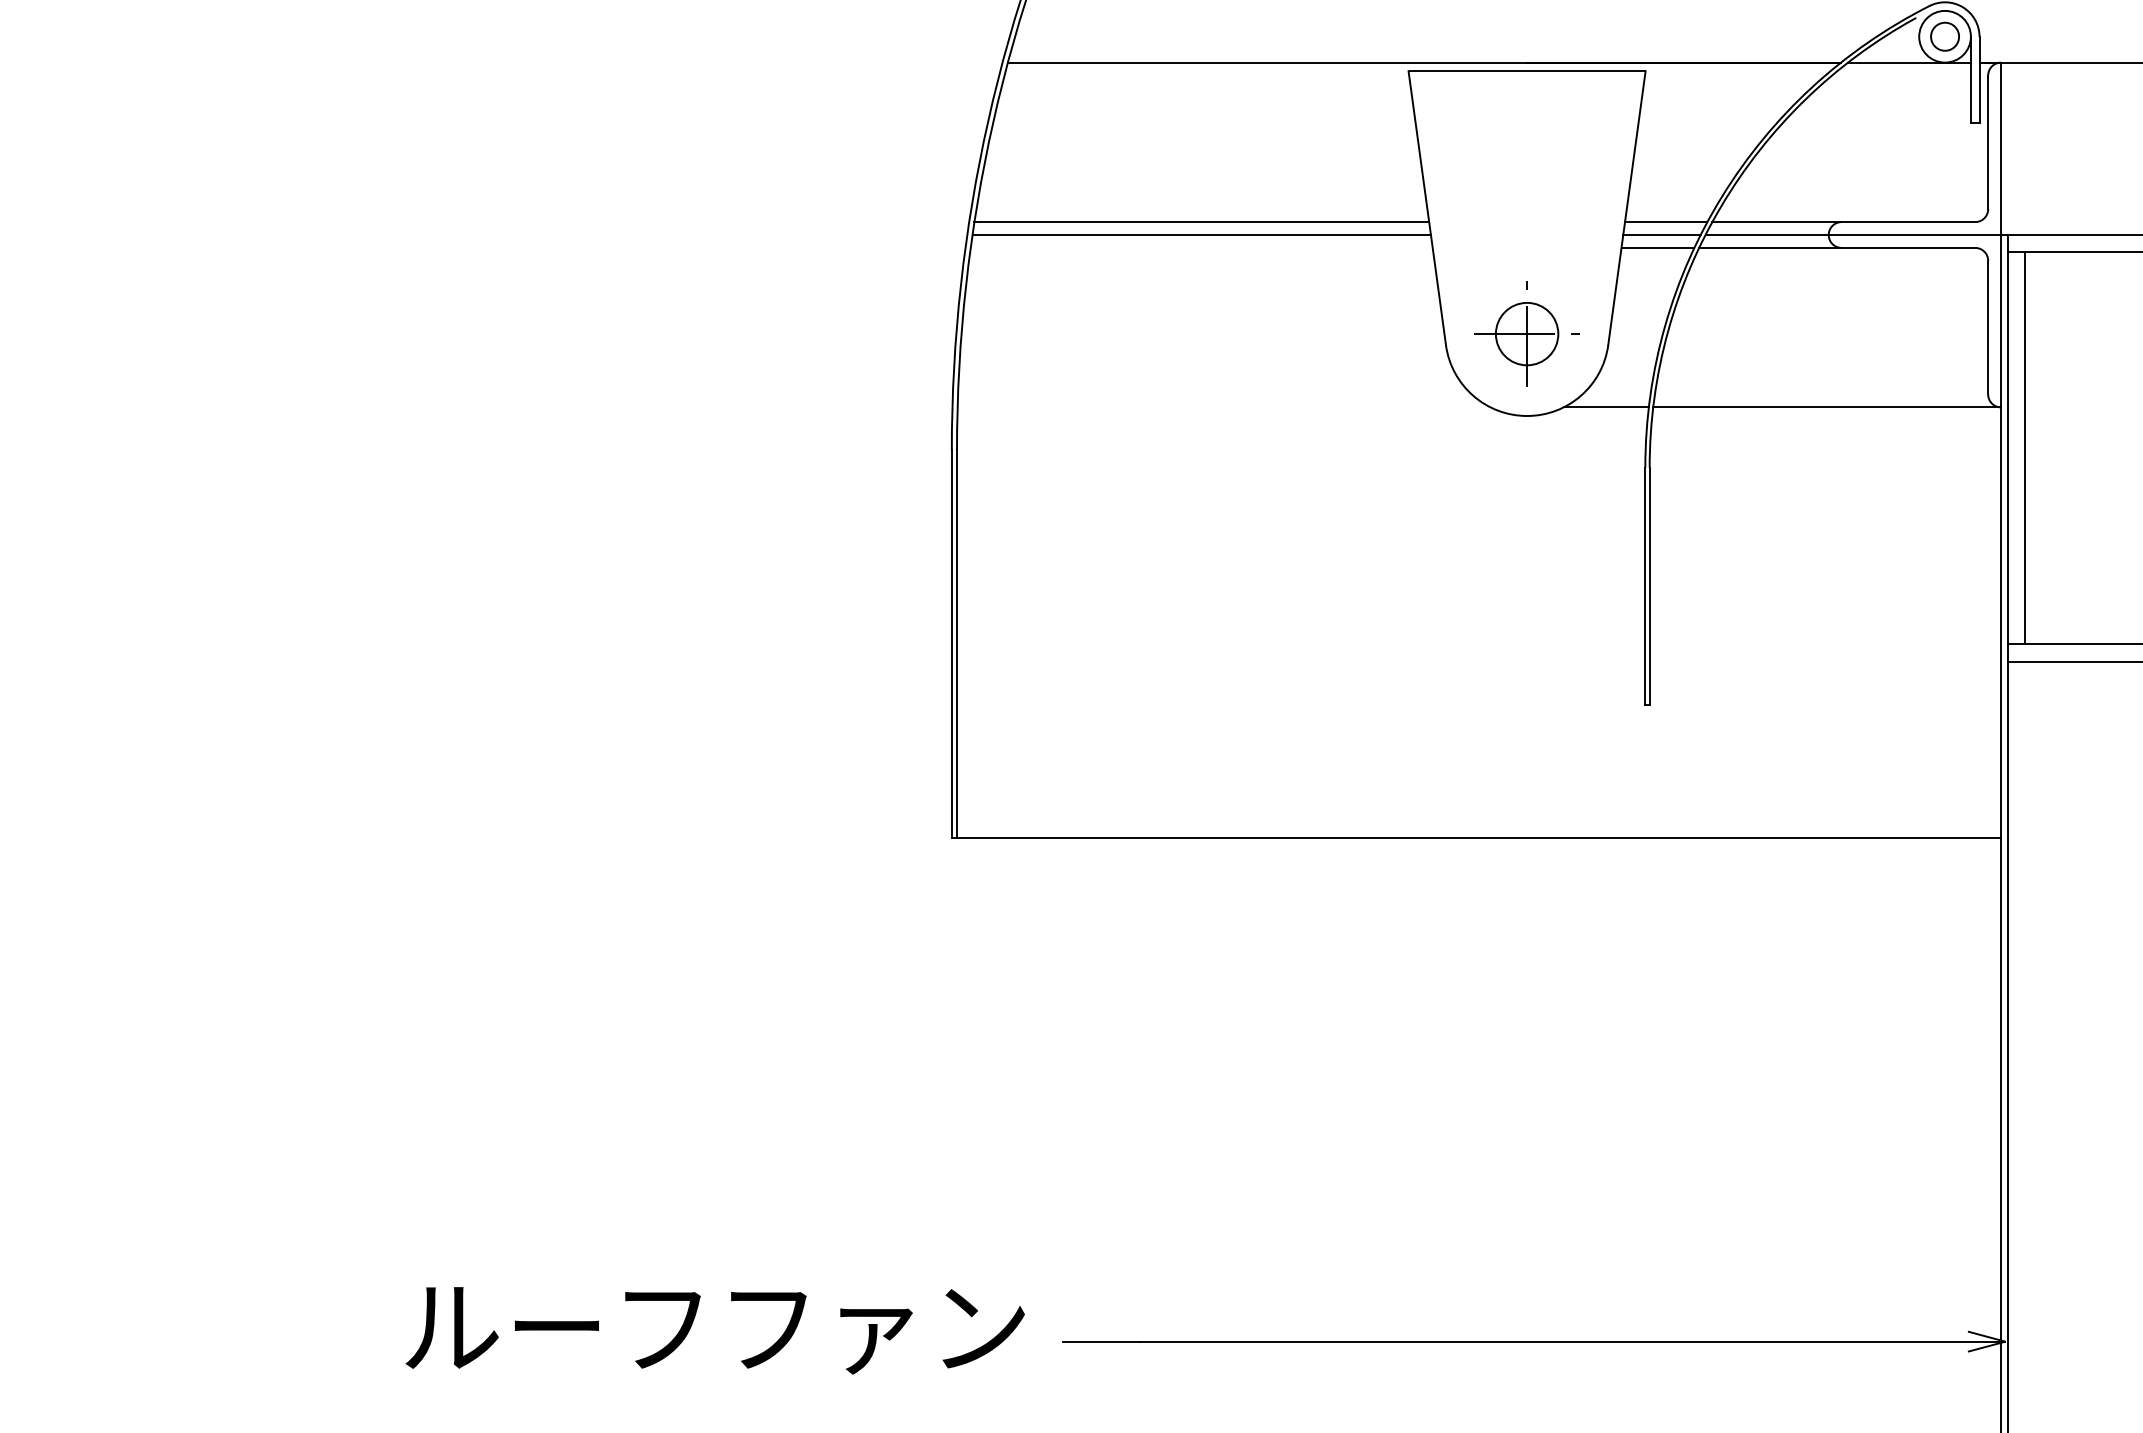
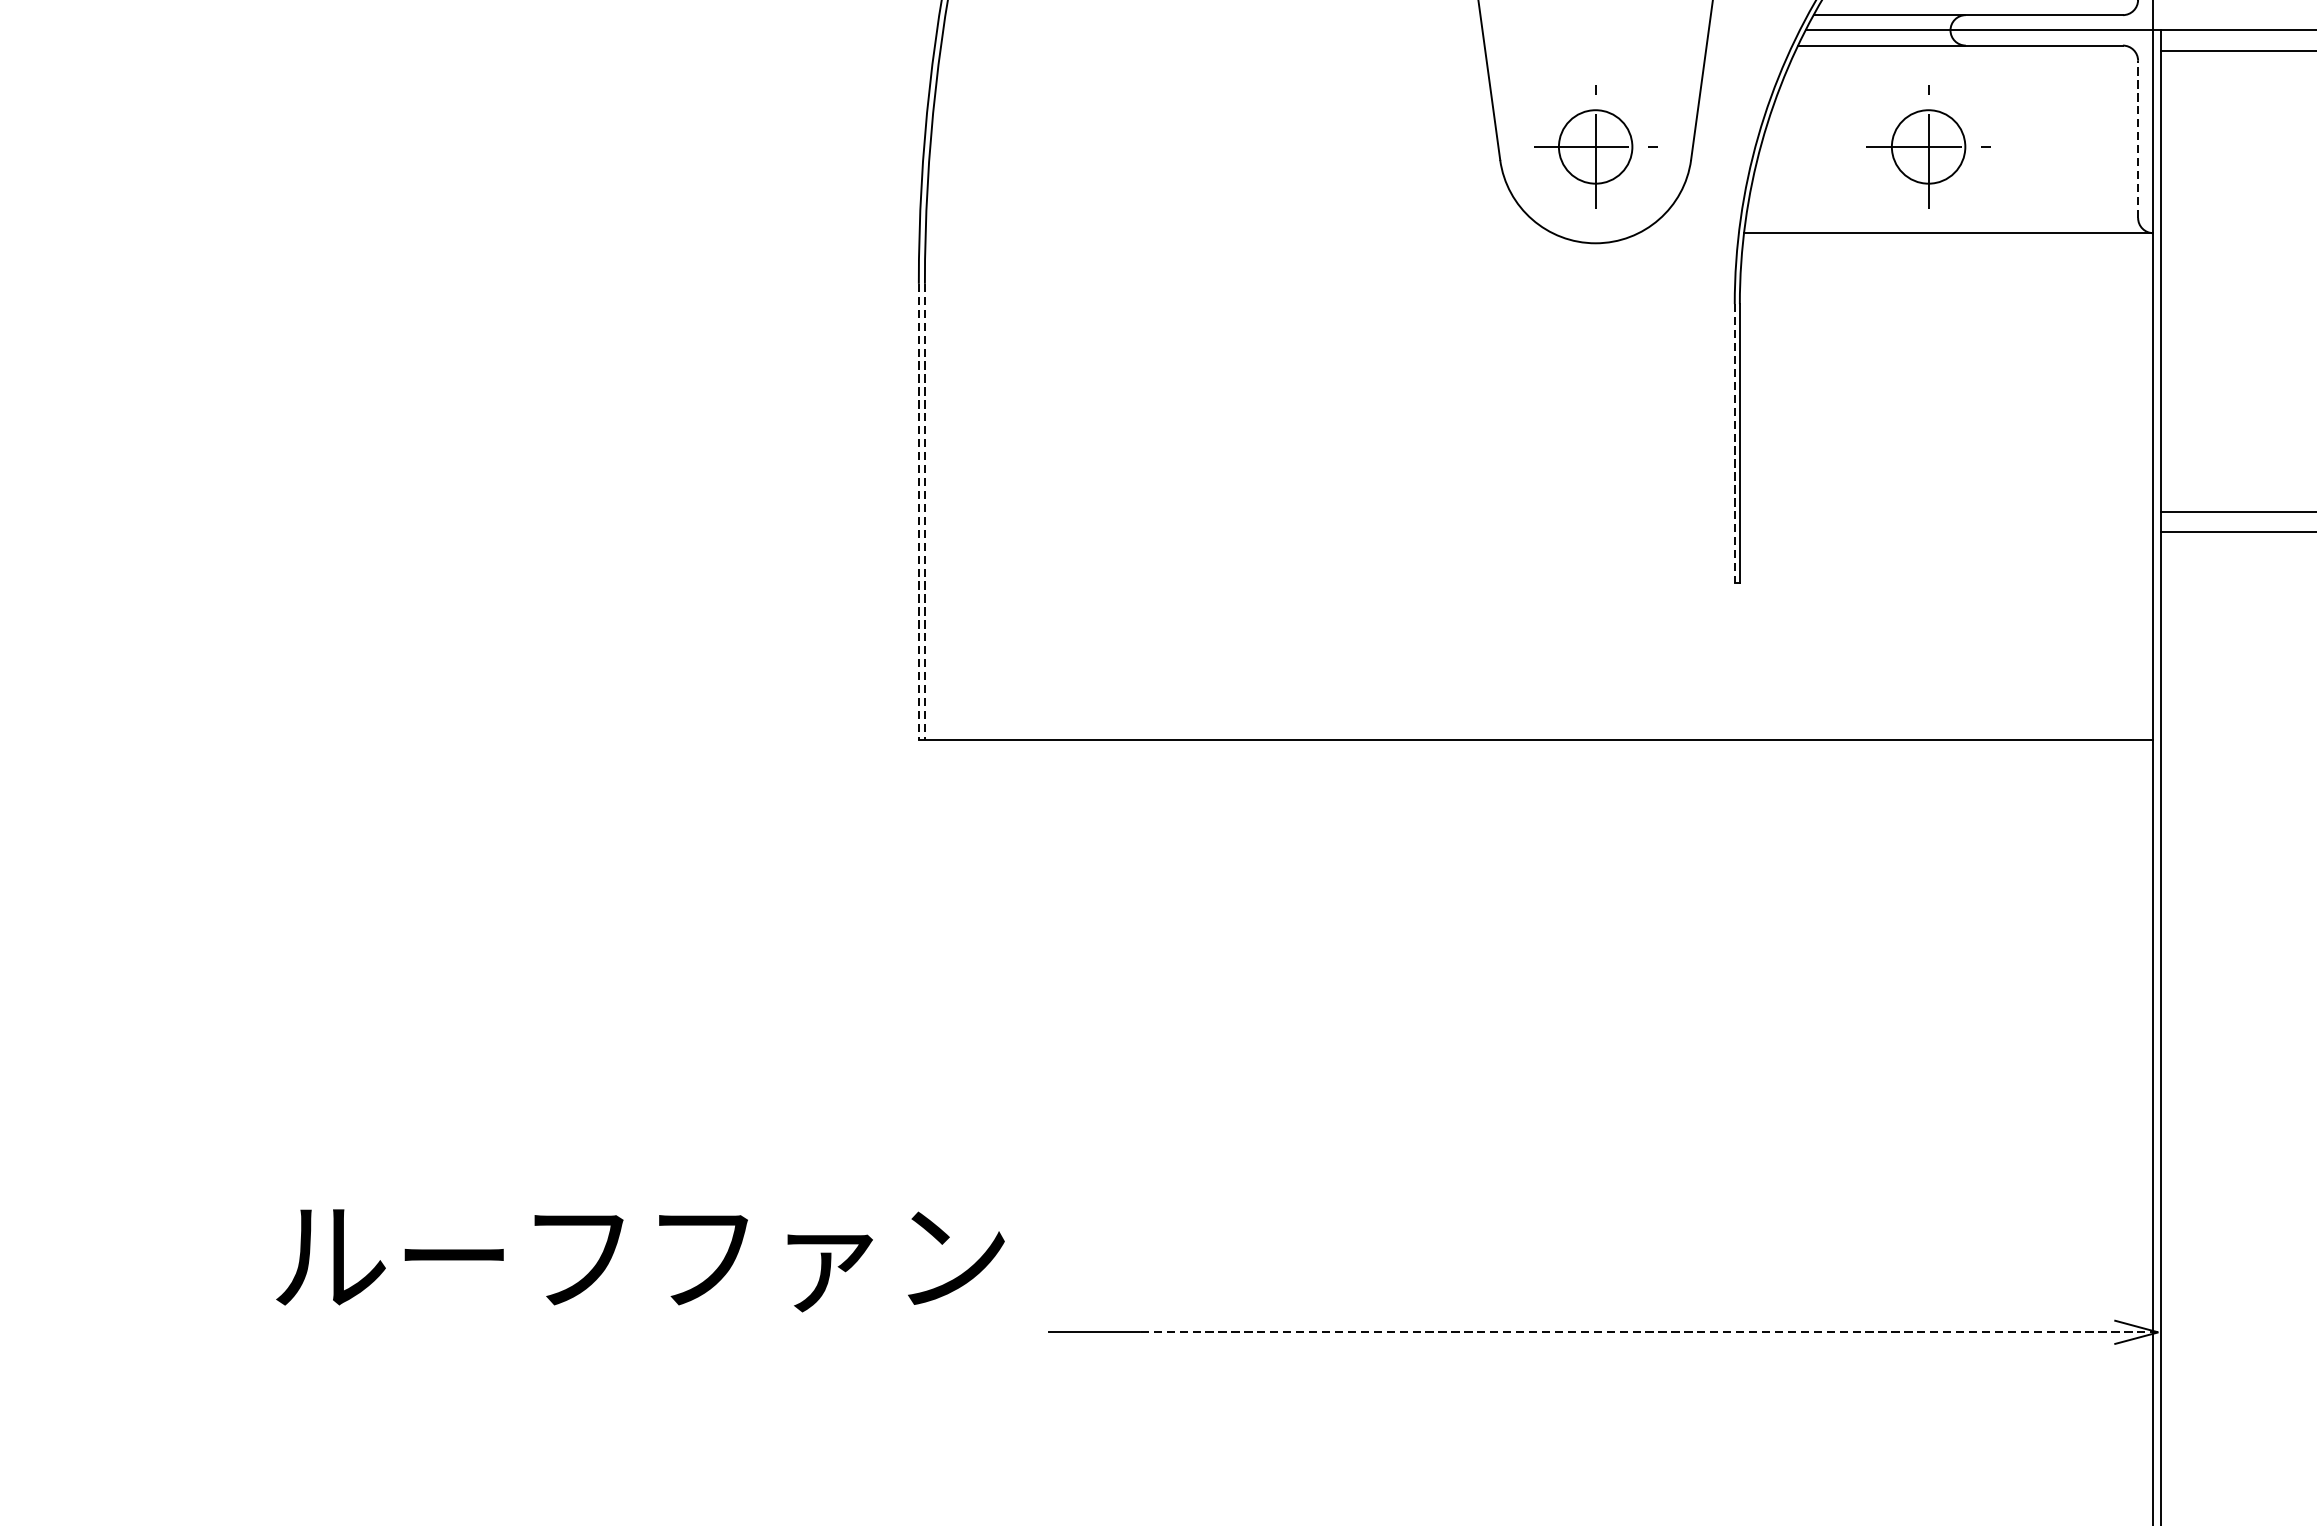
line: (1201, 222) -> (1212, 15), removed
line: (1666, 222) -> (1759, 15), removed
line: (1201, 235) -> (1212, 30), removed
line: (1661, 235) -> (1753, 30), removed
line: (1657, 247) -> (1749, 45), removed
line: (1988, 327) -> (2138, 139), solid -> dashed
part: (1809, 333) -> (1927, 146), added
line: (1605, 407) -> (1687, 233), removed
line: (2024, 448) -> (2180, 281), removed
line: (1645, 586) -> (1734, 443), solid -> dashed
line: (951, 644) -> (918, 512), solid -> dashed
line: (957, 644) -> (925, 512), solid -> dashed
text: (714, 1330) -> (639, 1260), moved
line: (1572, 1341) -> (1649, 1332), solid -> dashed

